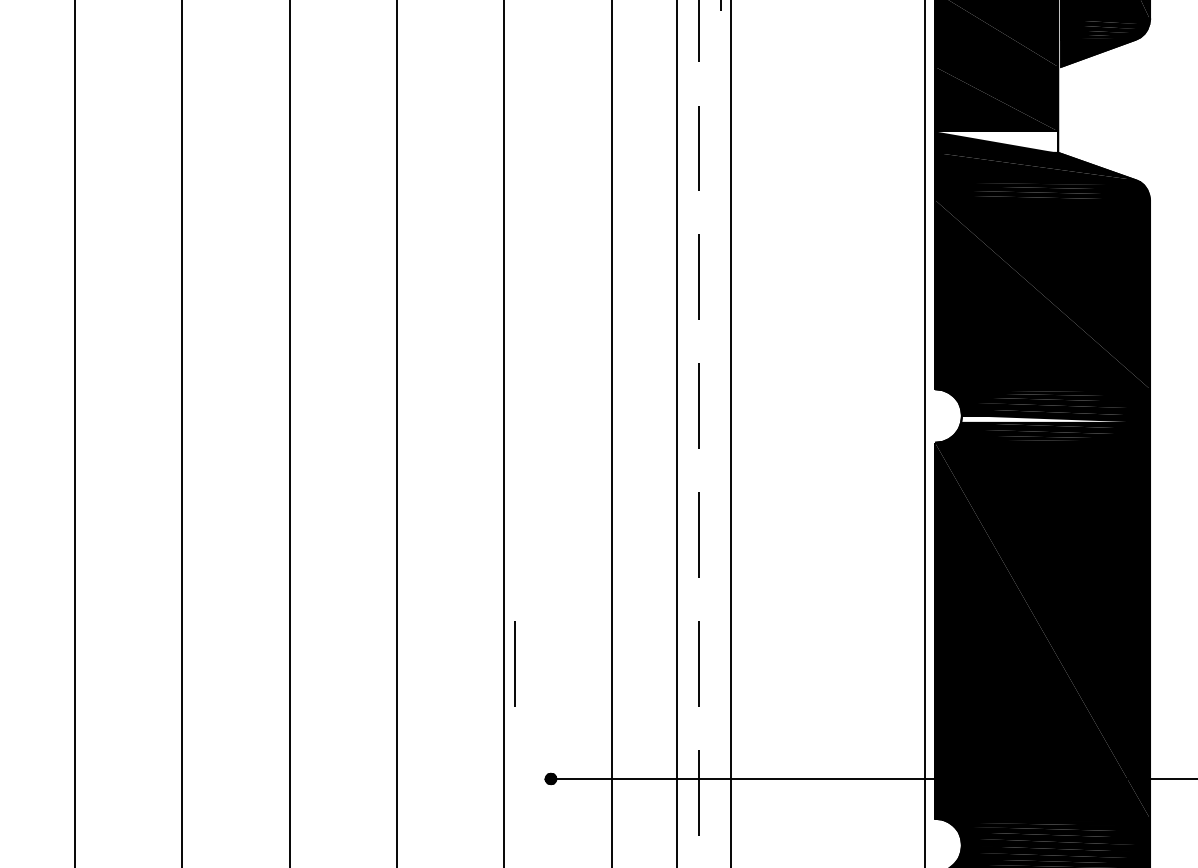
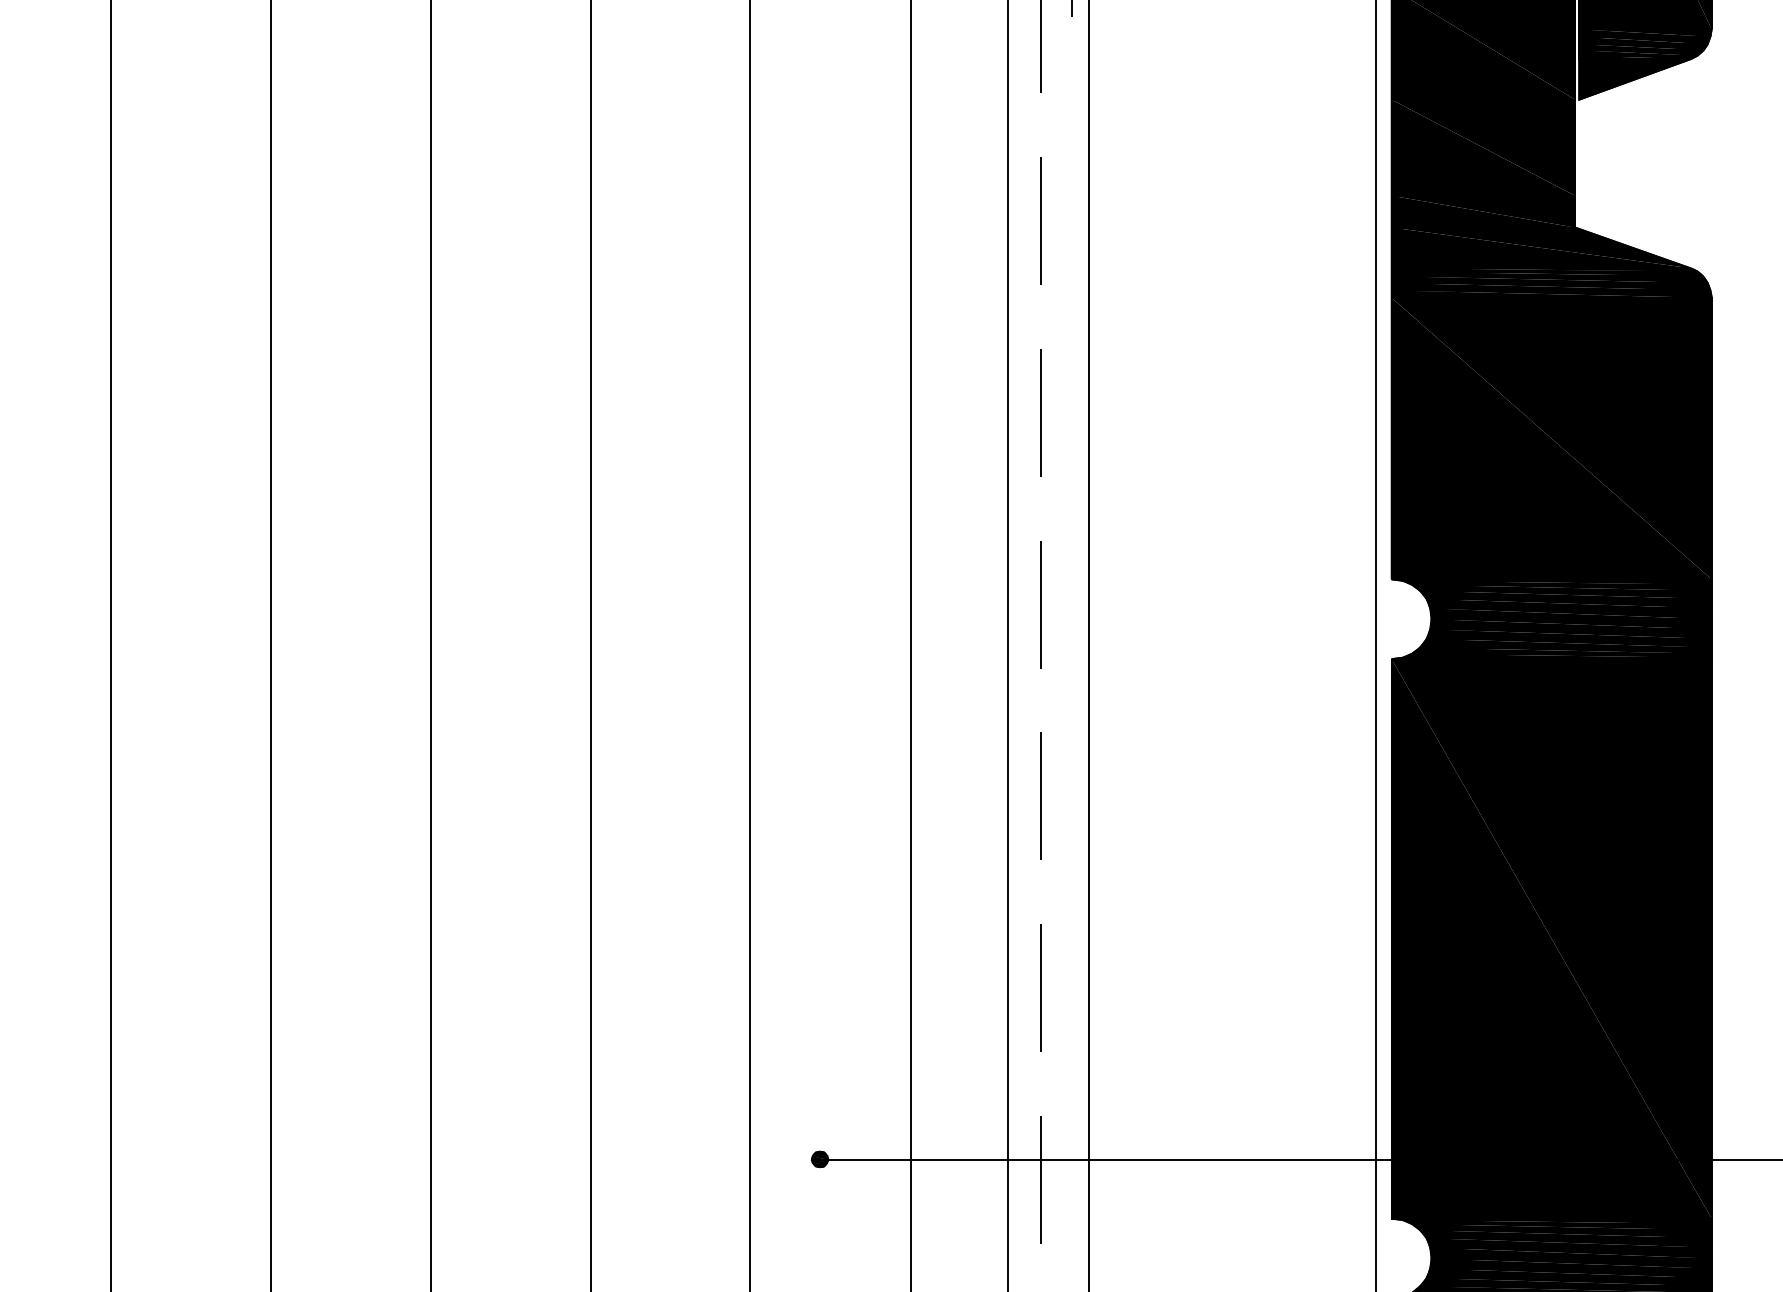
fill: (996, 141) -> (1483, 210), added
fill: (1055, 419) -> (1570, 624), added
line: (514, 663) -> (765, 987), removed

